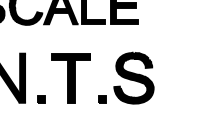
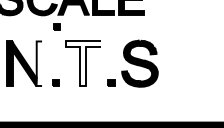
part: (41, 37) -> (56, 26), added
fill: (23, 77) -> (39, 63), removed
fill: (71, 77) -> (83, 63), removed

